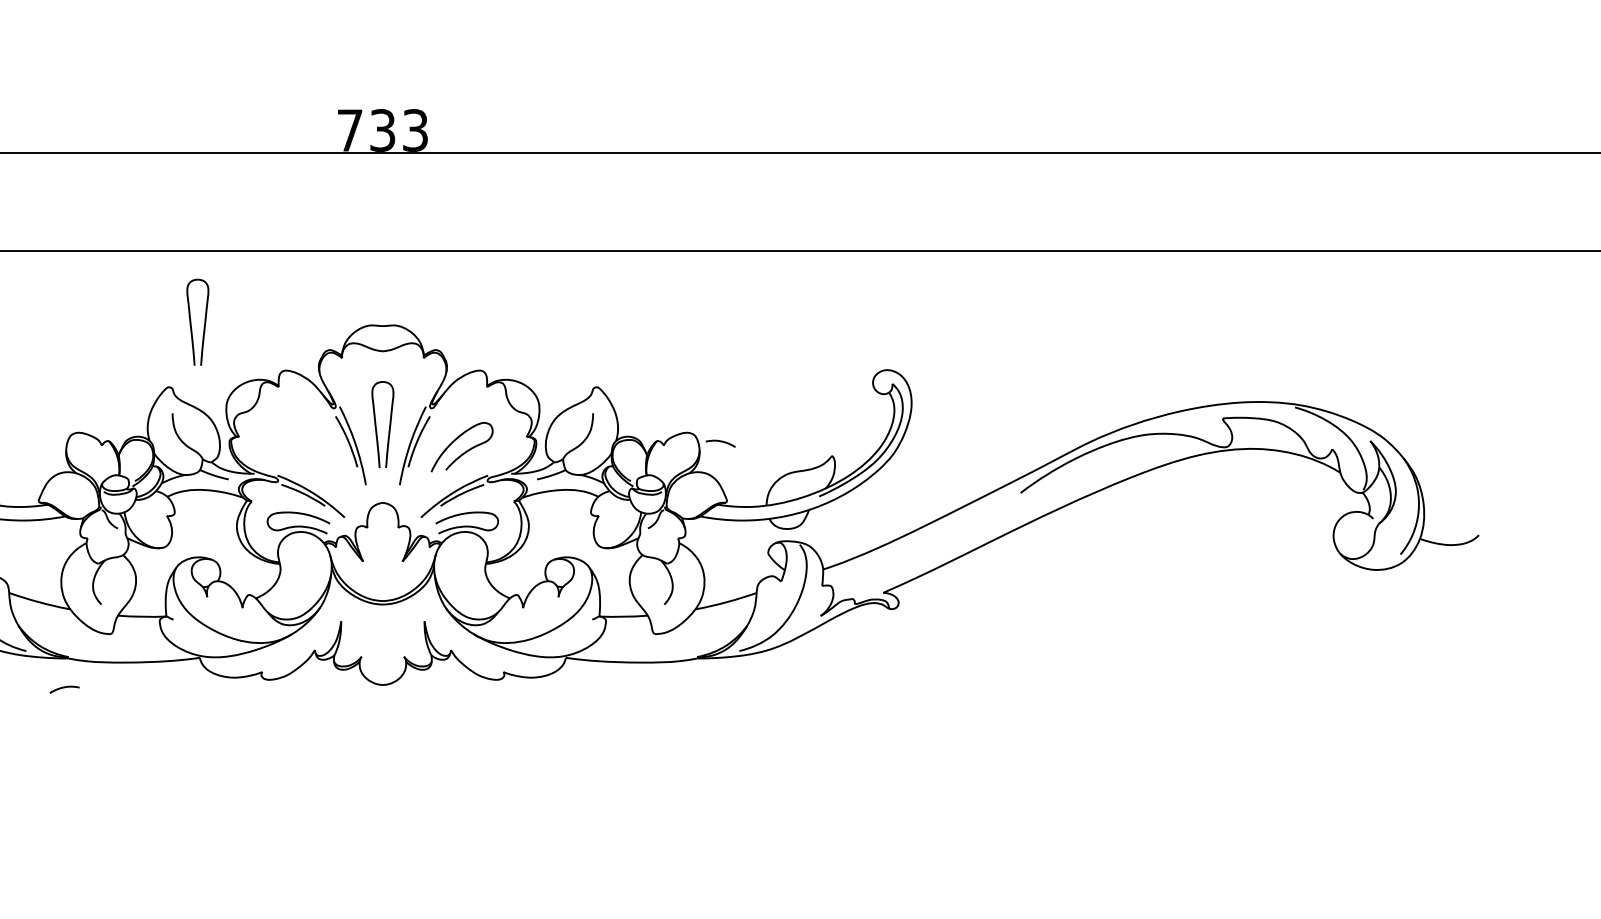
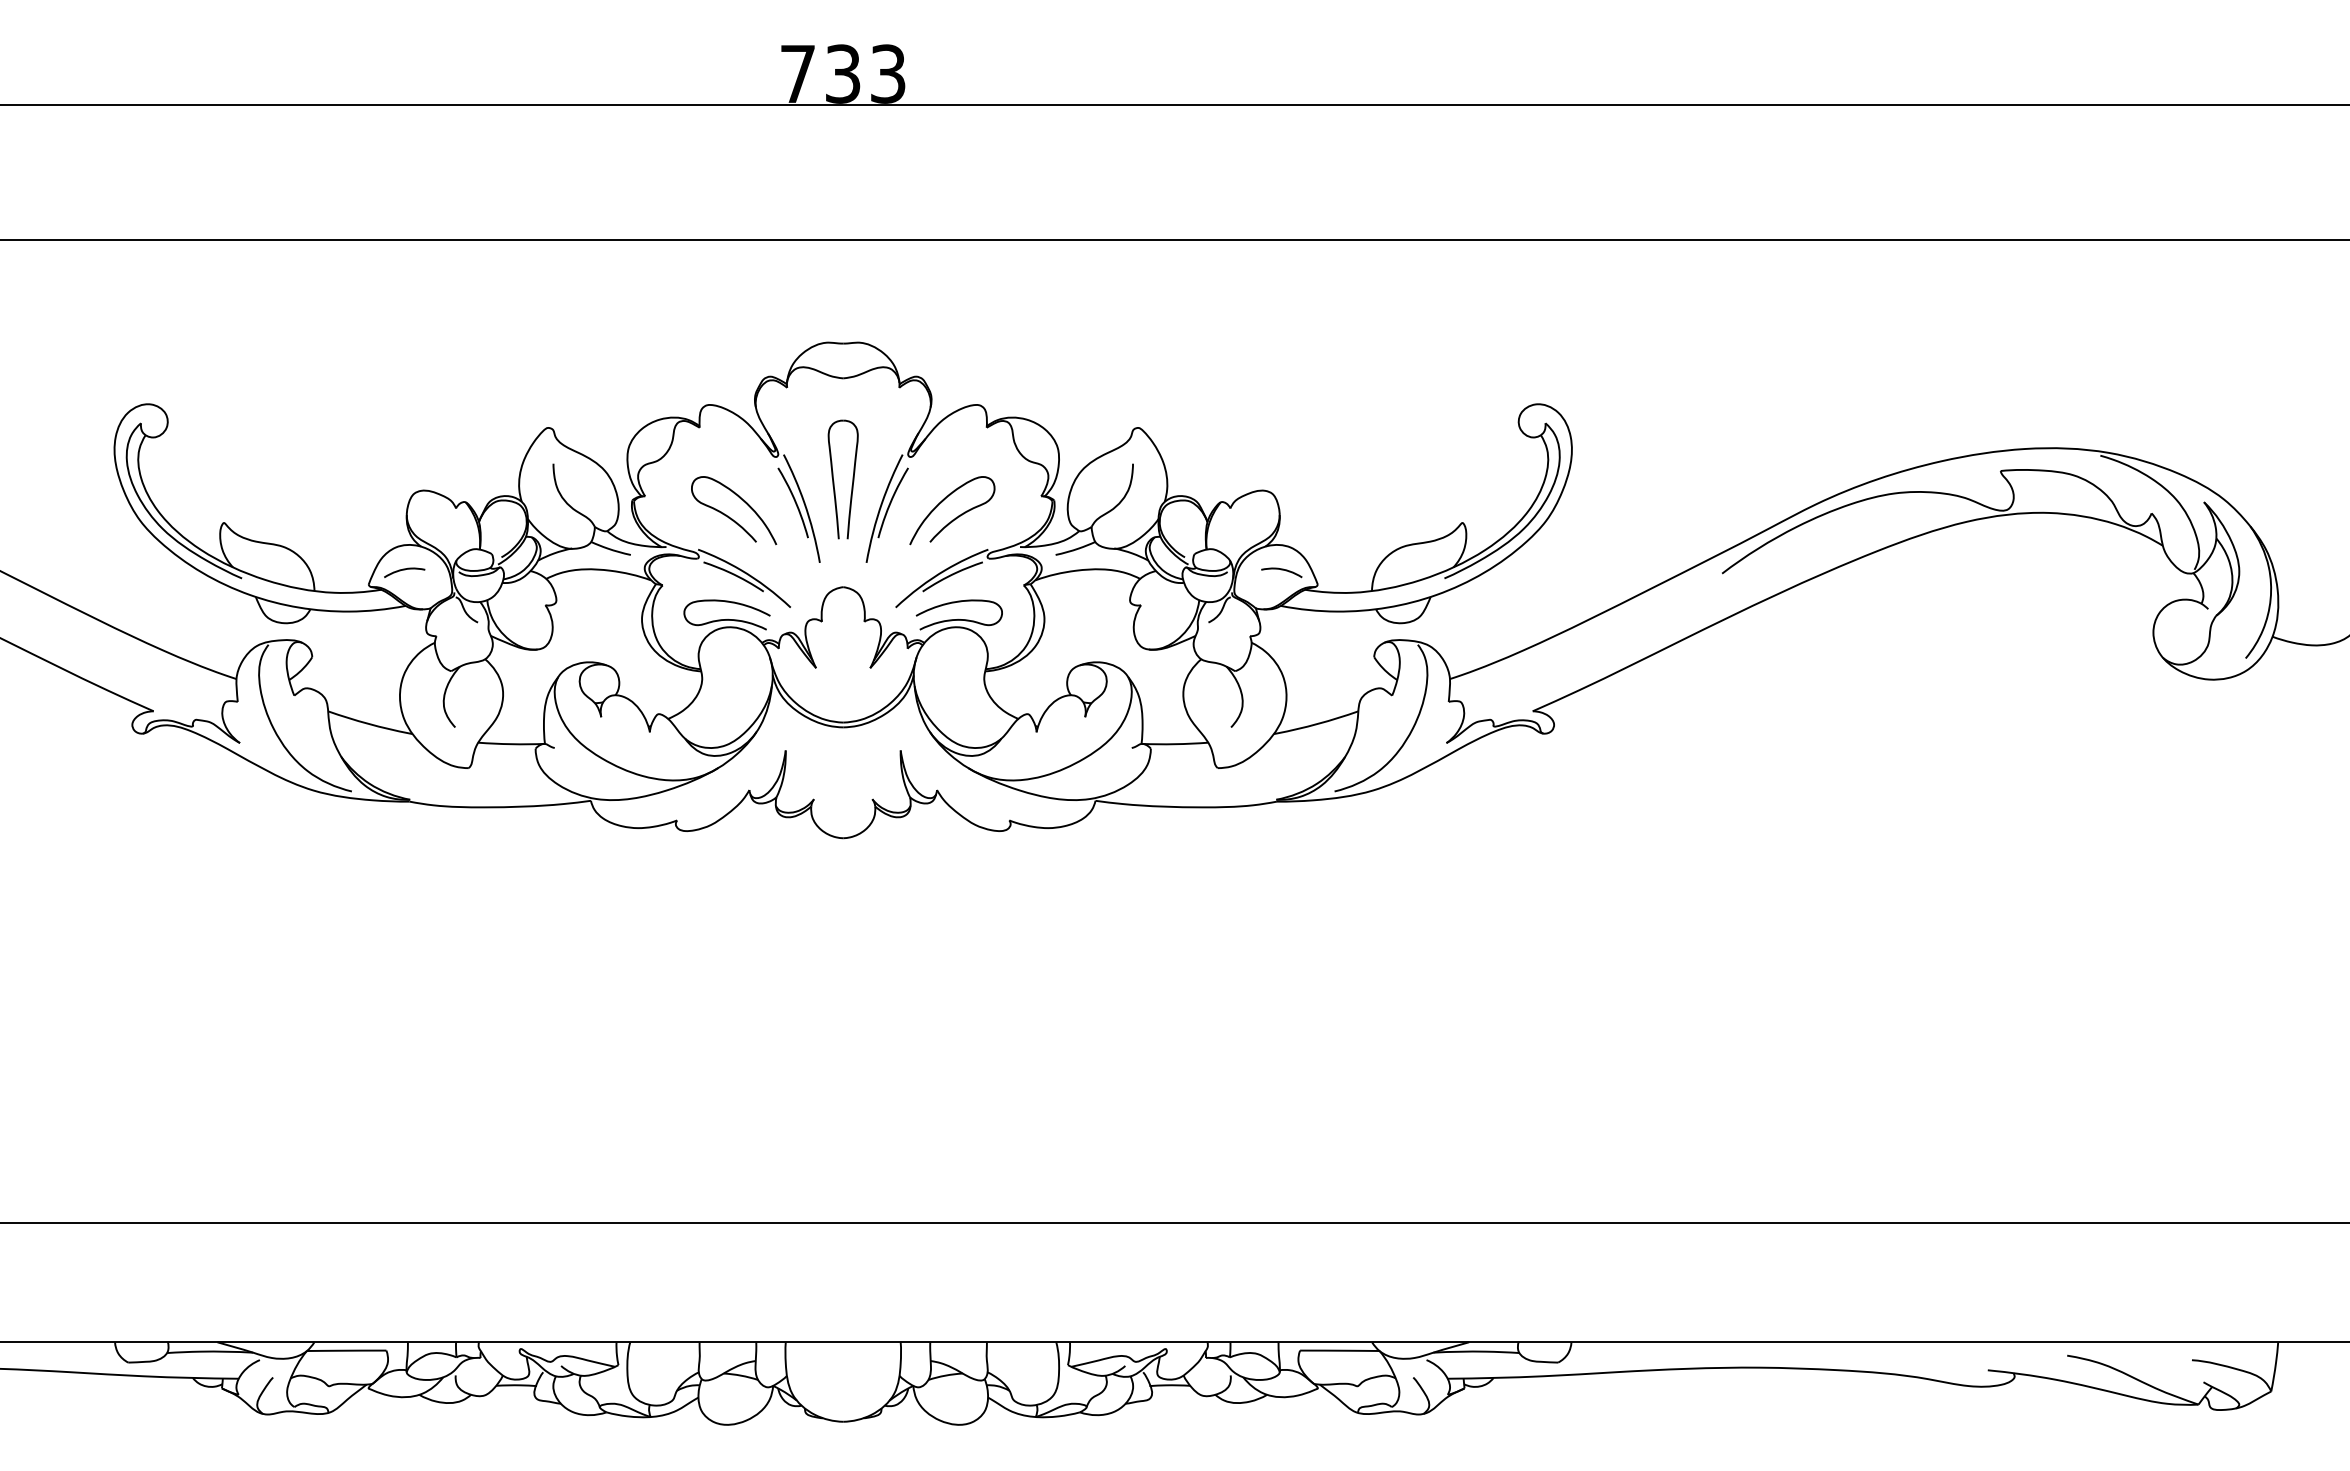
part: (191, 323) -> (579, 340), removed
curve: (720, 442) -> (1281, 570), moved
curve: (299, 450) -> (728, 515), added
curve: (64, 688) -> (404, 570), moved

